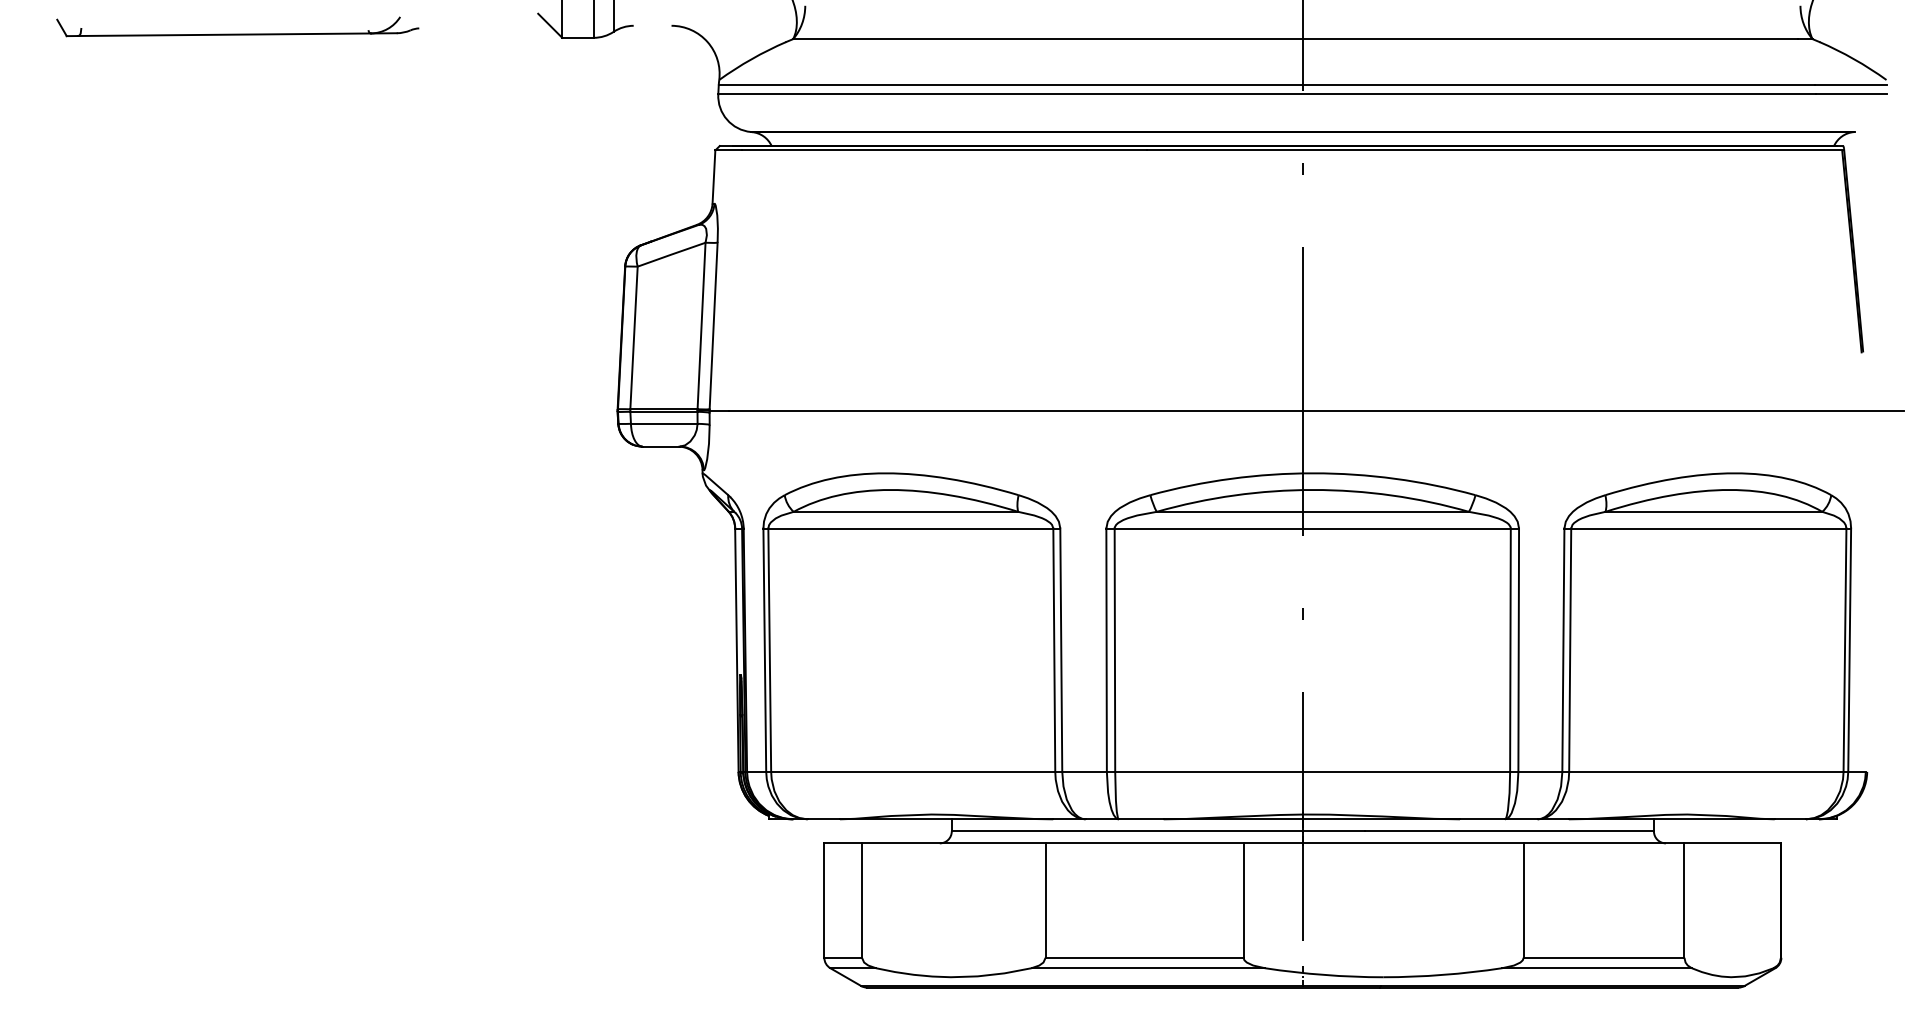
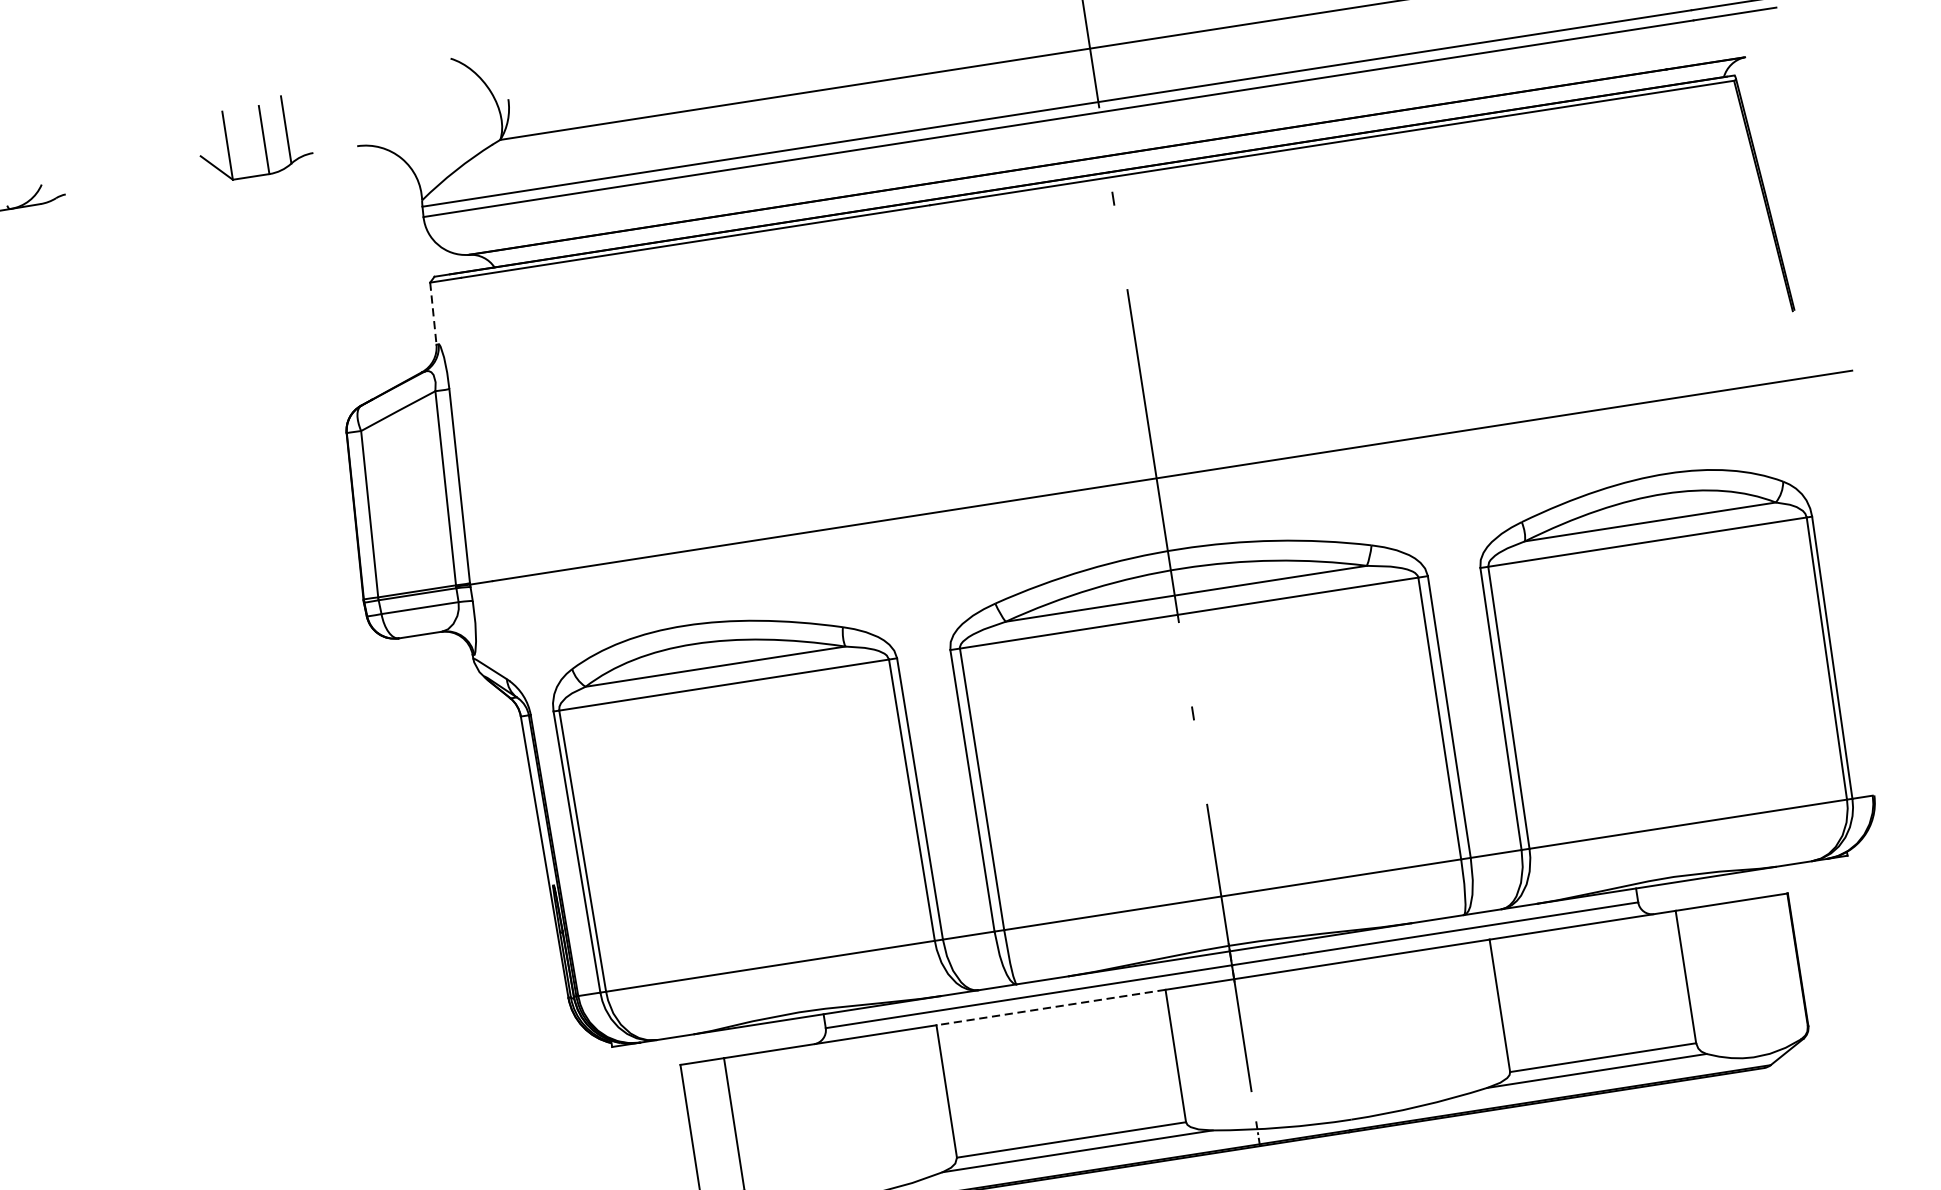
line: (713, 177) -> (432, 314), solid -> dashed
line: (1144, 843) -> (1050, 1007), solid -> dashed

